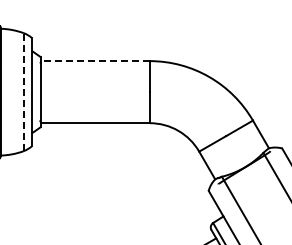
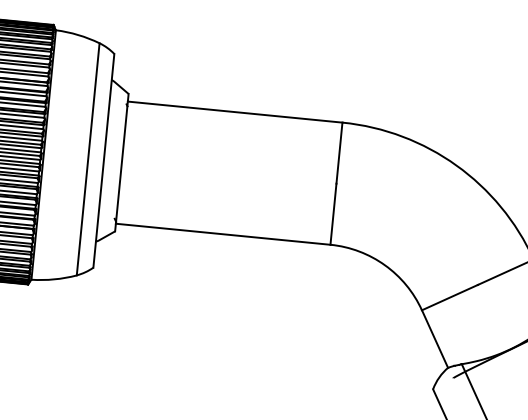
line: (95, 61) -> (235, 112), dashed -> solid
line: (23, 92) -> (87, 159), dashed -> solid

